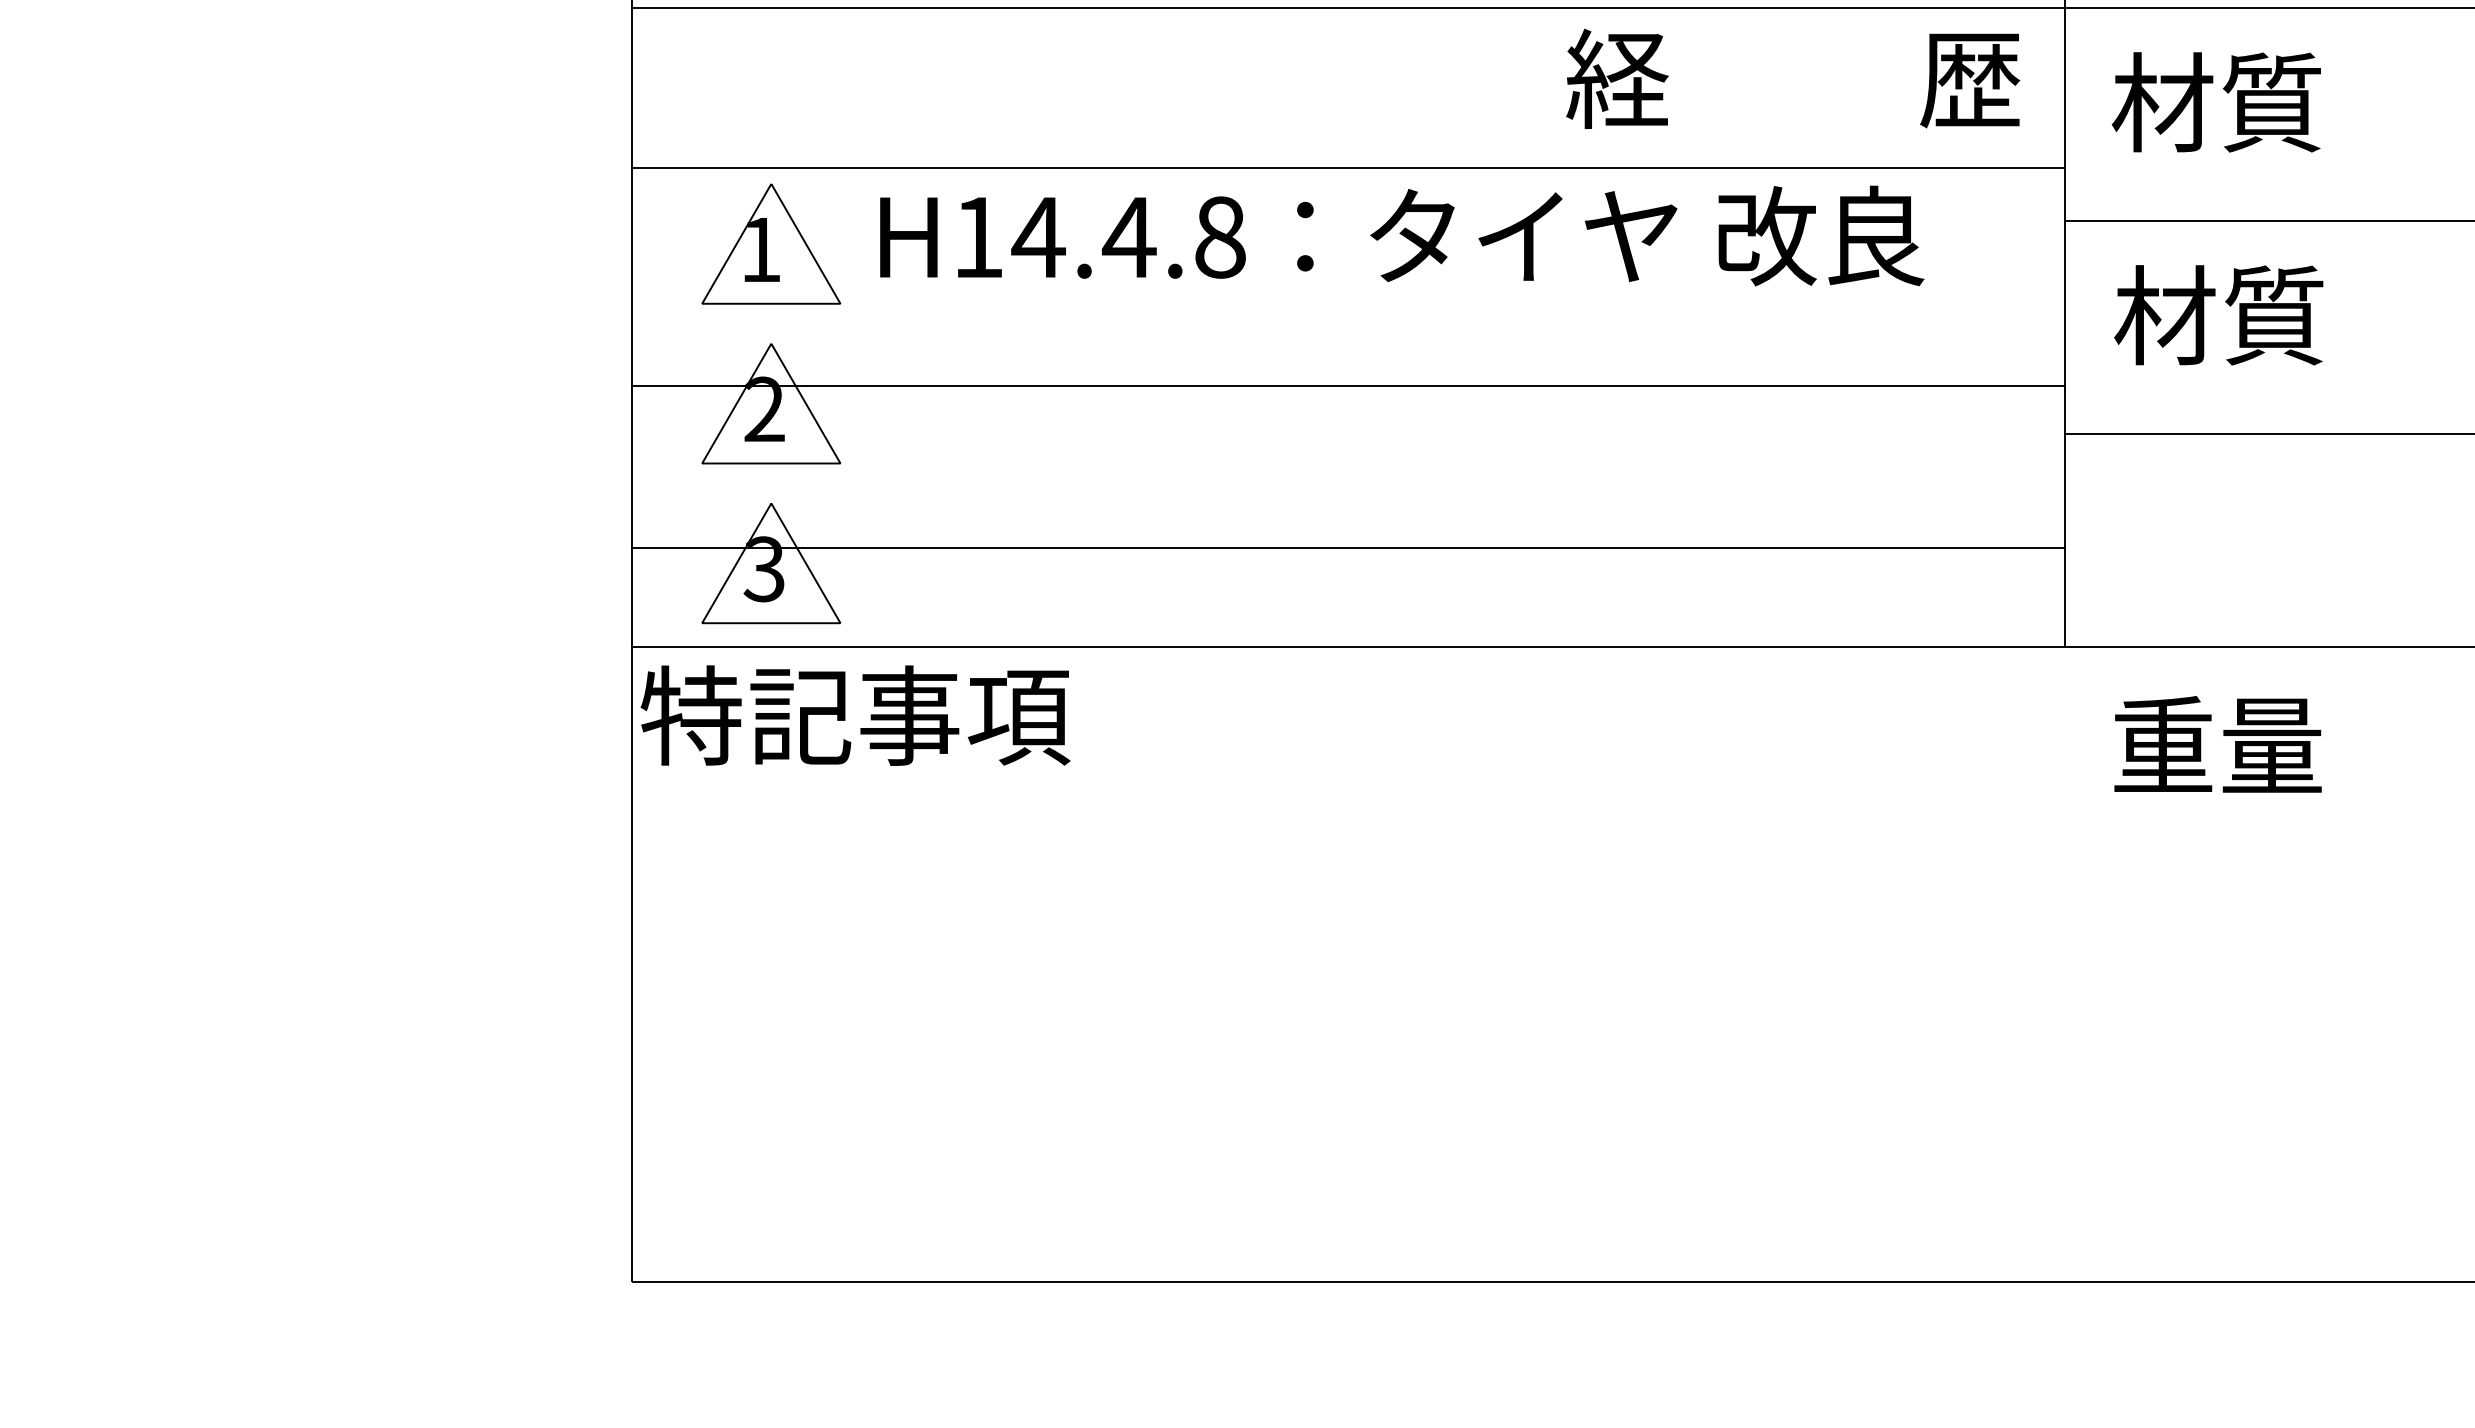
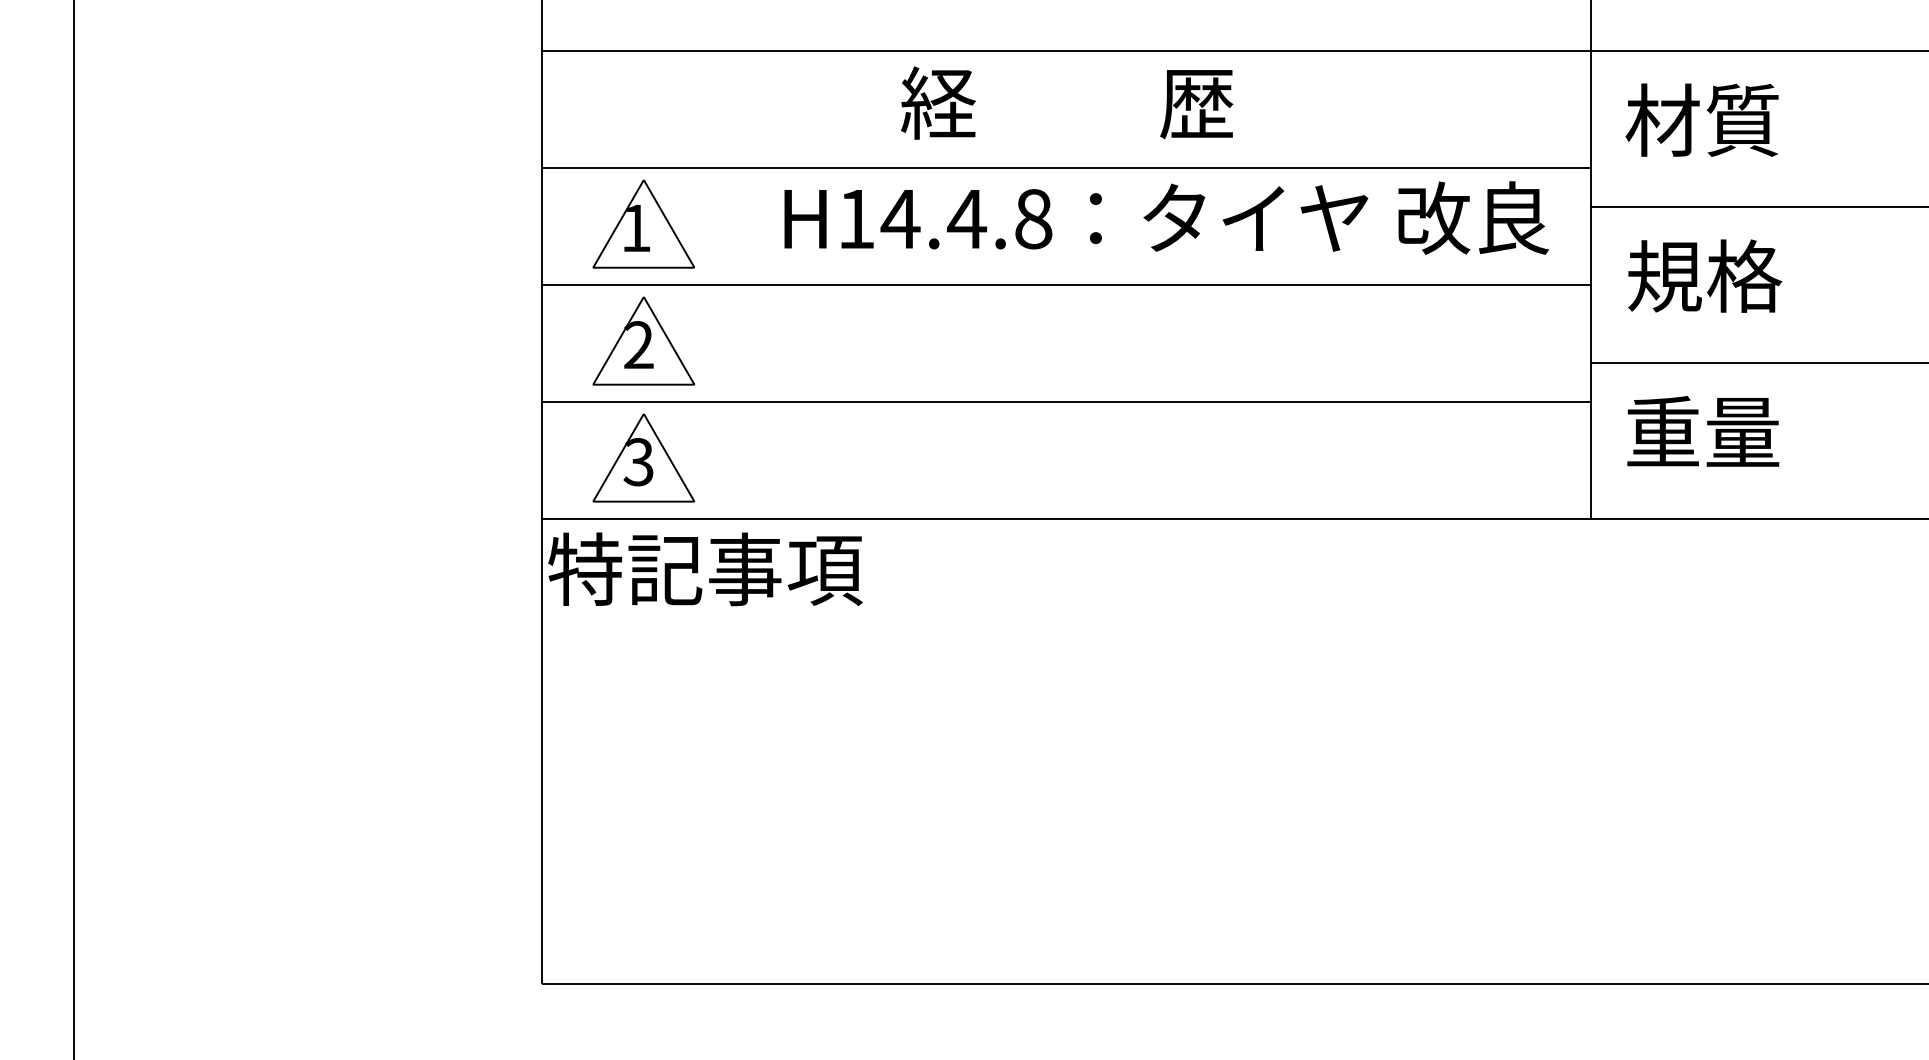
text: (1793, 78) -> (1067, 102), moved
text: (1401, 235) -> (1166, 217), moved
text: (2219, 314) -> (1704, 275), 材質 -> 規格
line: (1348, 386) -> (1066, 285), moved
line: (1348, 547) -> (1066, 402), moved
text: (2218, 744) -> (1703, 431), moved

